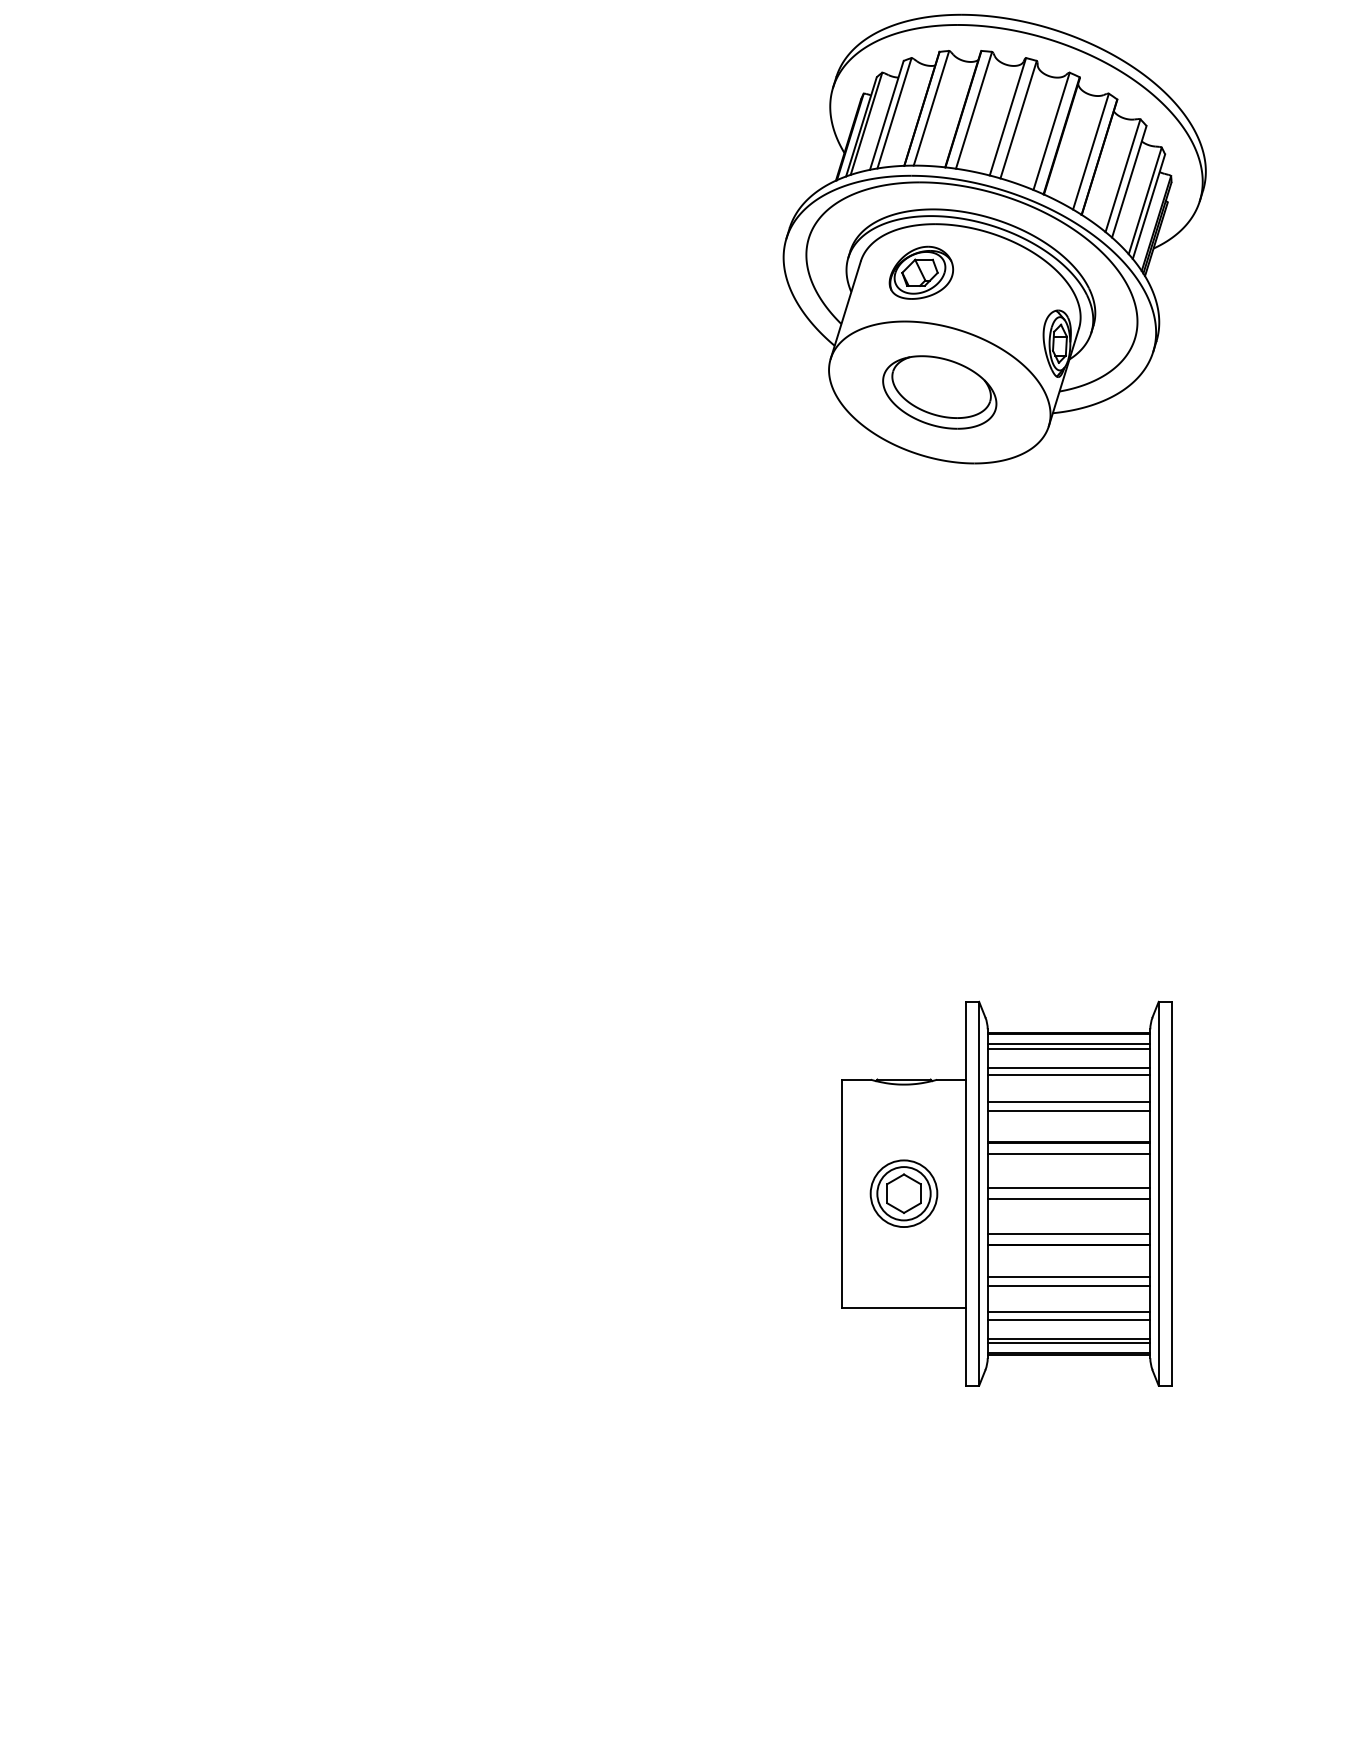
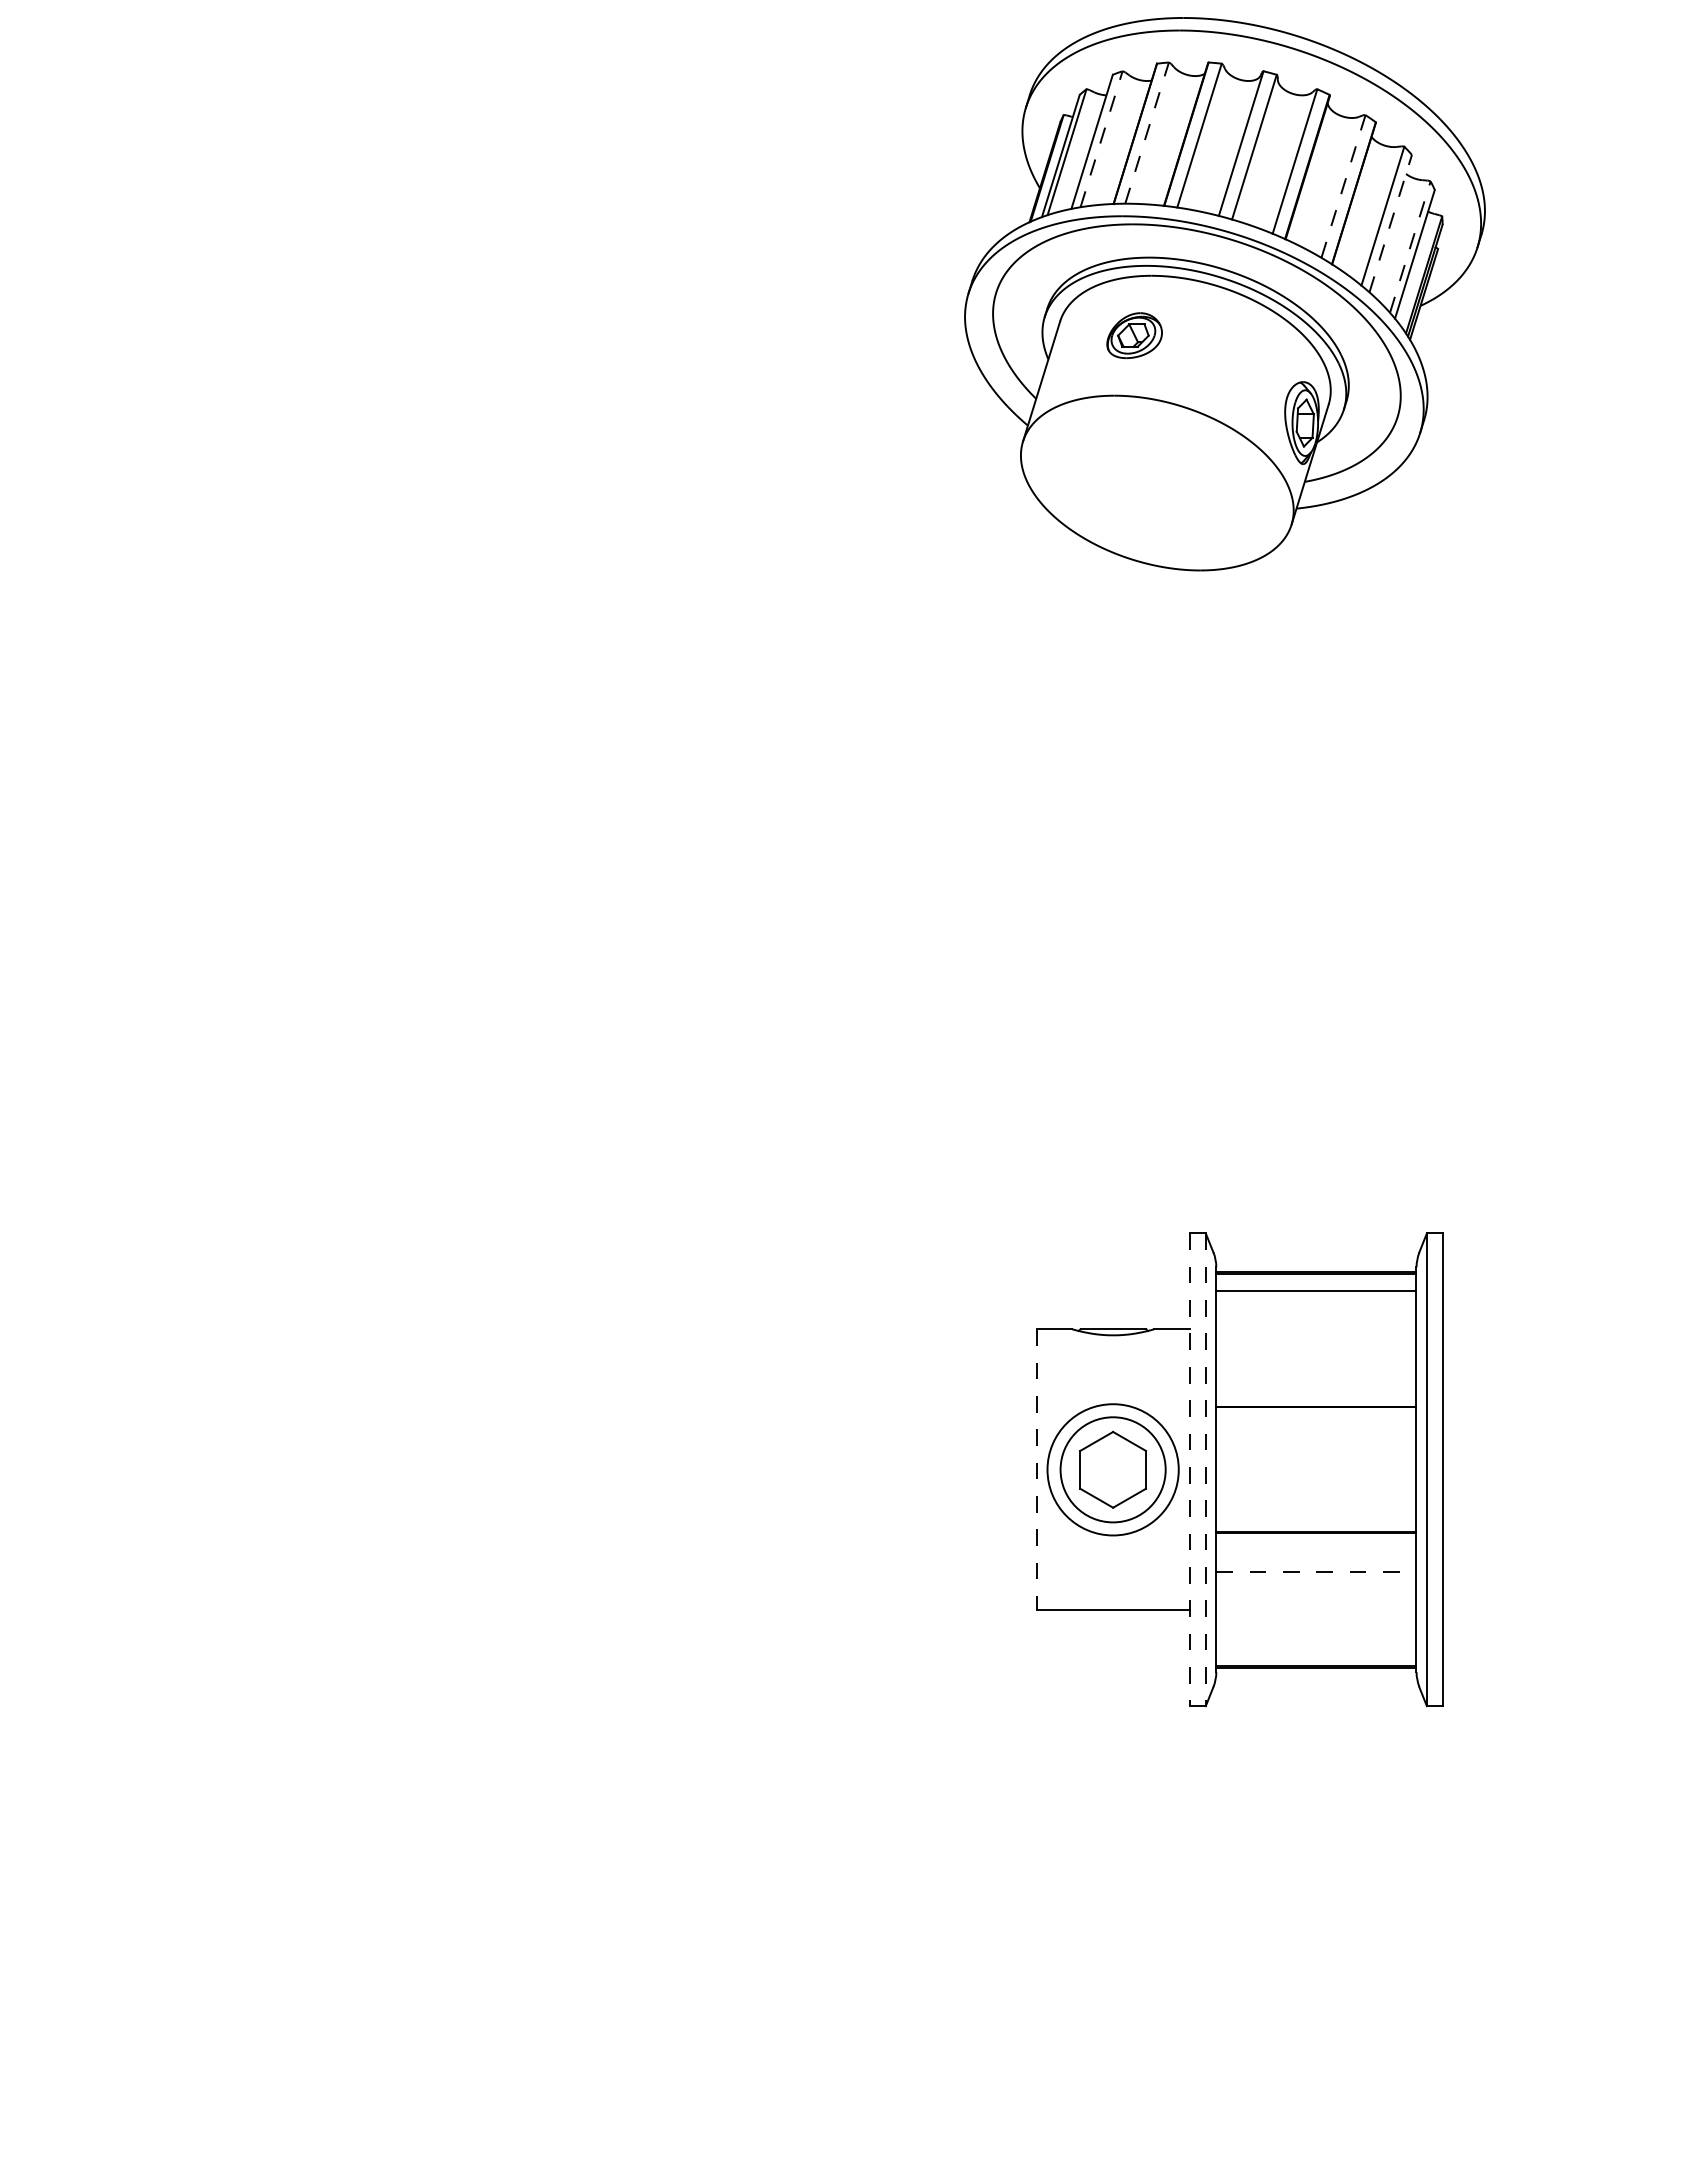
line: (931, 108) -> (1147, 133), solid -> dashed
line: (894, 112) -> (1101, 138), solid -> dashed
line: (1090, 151) -> (1343, 186), solid -> dashed
line: (1129, 181) -> (1390, 223), solid -> dashed
line: (1145, 201) -> (1410, 247), solid -> dashed
part: (921, 272) -> (1134, 335), size x0.7
part: (939, 392) -> (1156, 482), removed
line: (1069, 1044) -> (1316, 1285), removed
line: (1069, 1067) -> (1316, 1314), removed
line: (1069, 1074) -> (1316, 1323), removed
line: (1069, 1101) -> (1316, 1356), removed
line: (1069, 1110) -> (1316, 1367), removed
line: (1069, 1153) -> (1316, 1420), removed
line: (1069, 1187) -> (1316, 1462), removed
line: (841, 1193) -> (1036, 1469), solid -> dashed
part: (904, 1193) -> (1113, 1469), size x1.6
line: (965, 1194) -> (1189, 1470), solid -> dashed
line: (978, 1194) -> (1205, 1470), solid -> dashed
line: (1069, 1199) -> (1316, 1476), removed
line: (1069, 1234) -> (1316, 1519), removed
line: (1069, 1276) -> (1316, 1571), solid -> dashed
line: (1069, 1286) -> (1316, 1583), removed
line: (1069, 1312) -> (1316, 1615), removed
line: (1069, 1319) -> (1316, 1624), removed
line: (1069, 1338) -> (1316, 1648), removed
line: (1069, 1342) -> (1316, 1653), removed

